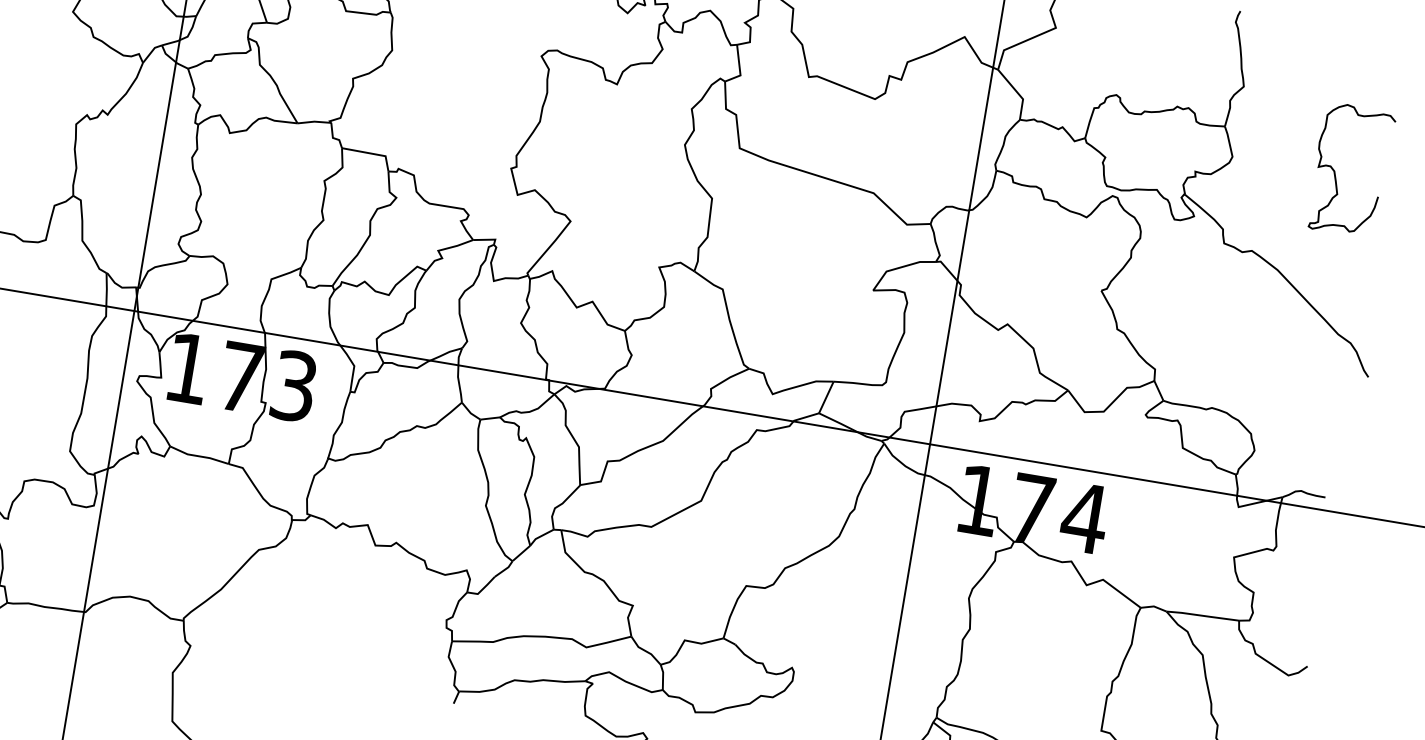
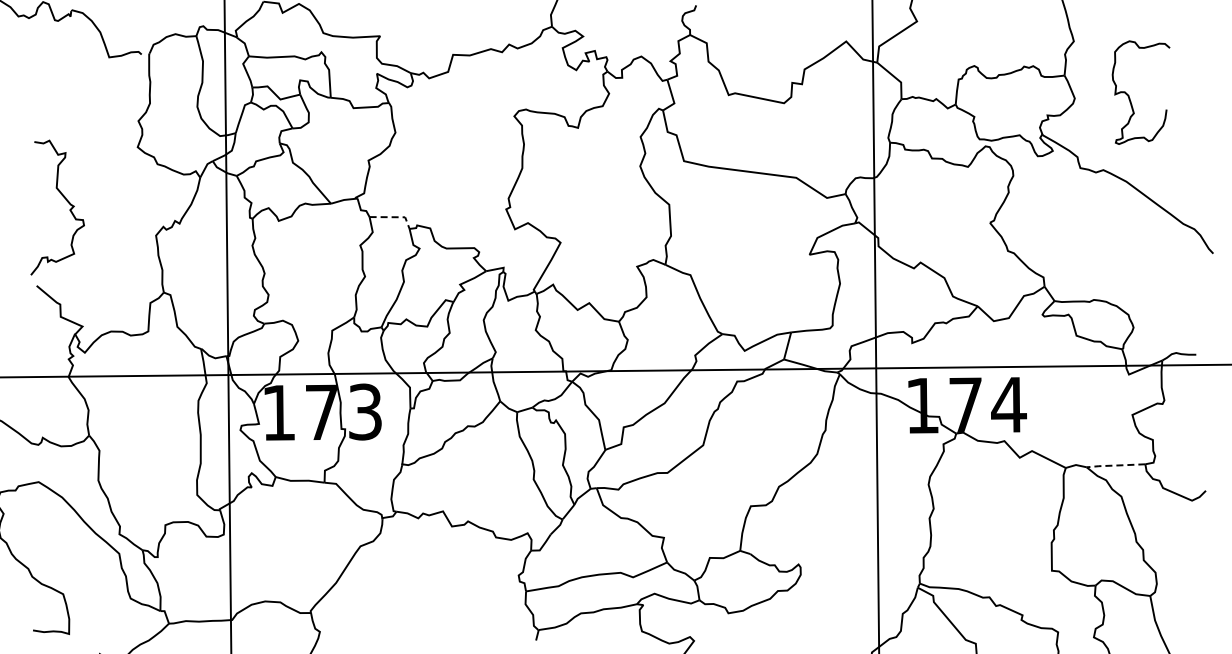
line: (372, 154) -> (394, 217), solid -> dashed
curve: (1335, 171) -> (1129, 95), moved
line: (1202, 615) -> (1115, 465), solid -> dashed

